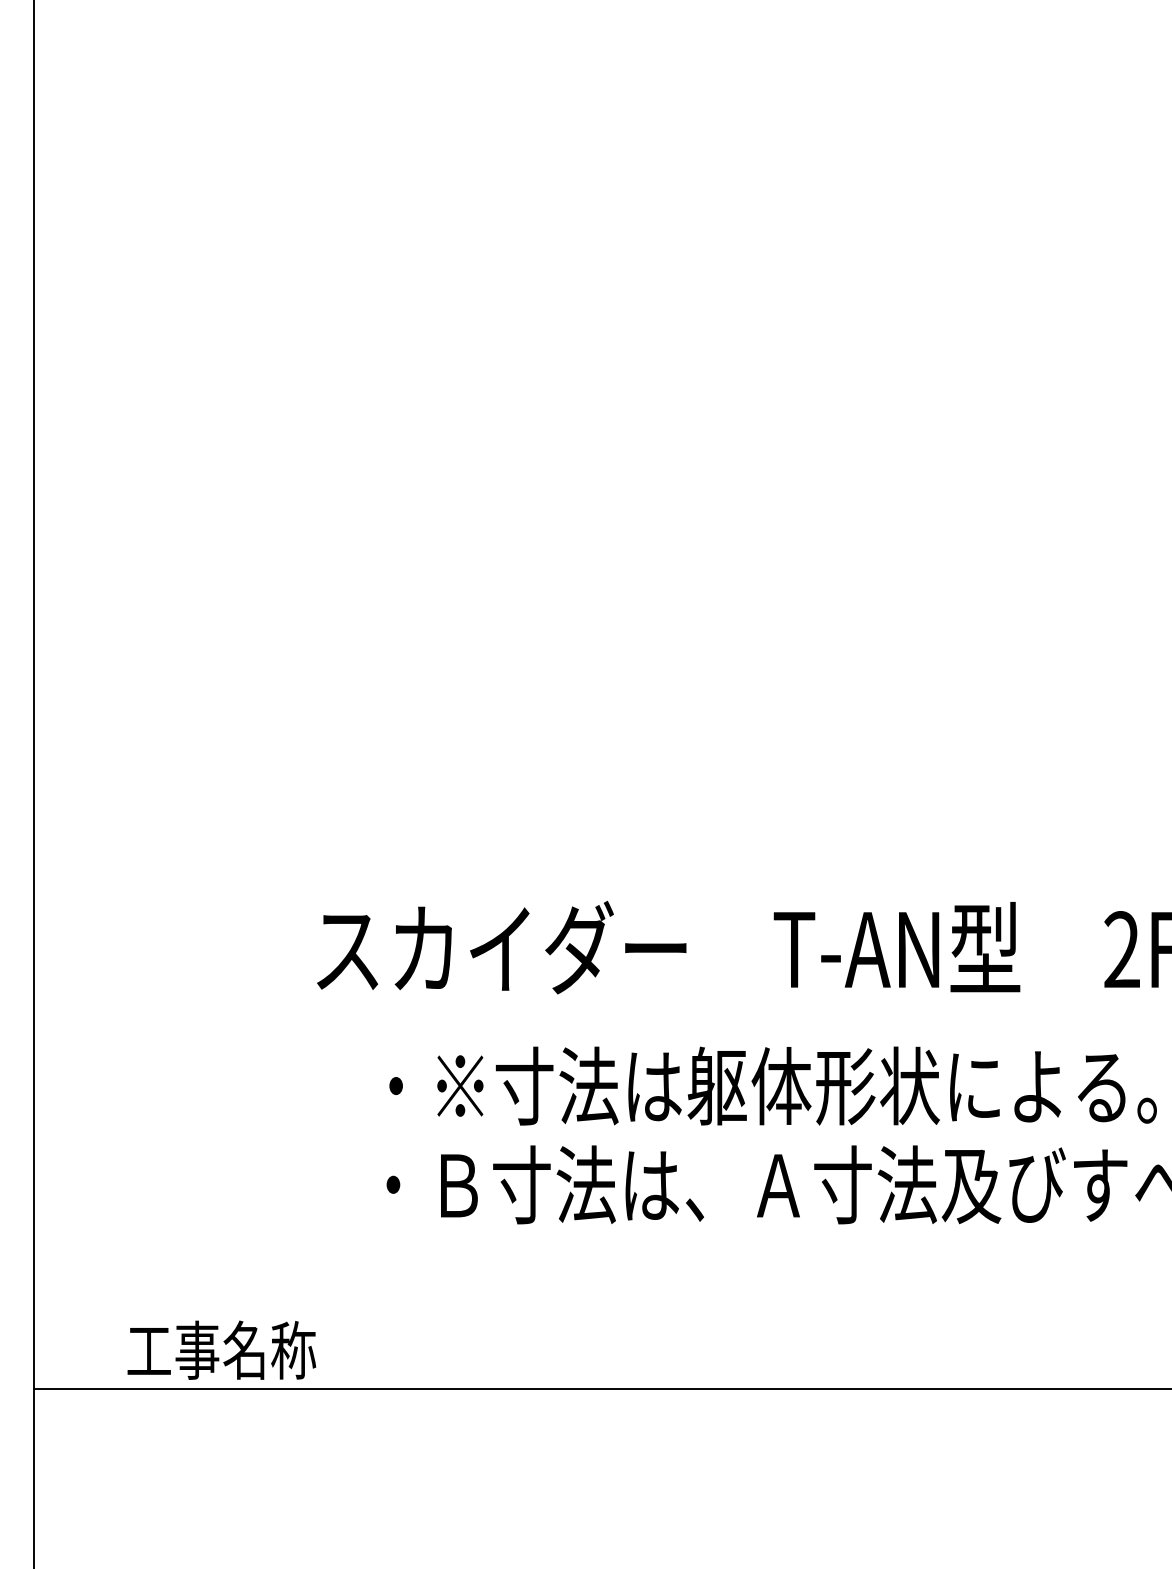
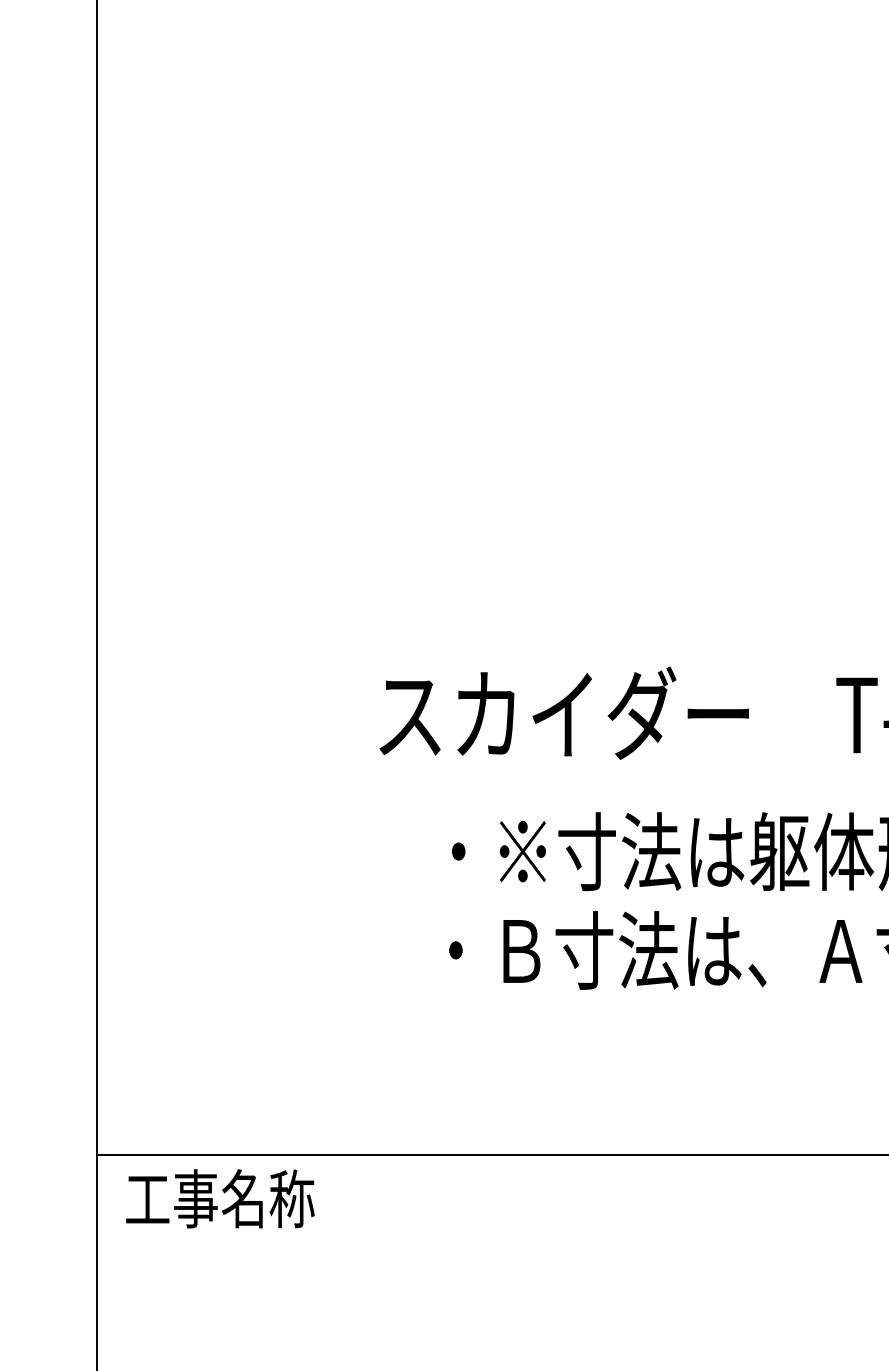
text: (221, 1349) -> (220, 1198), moved

